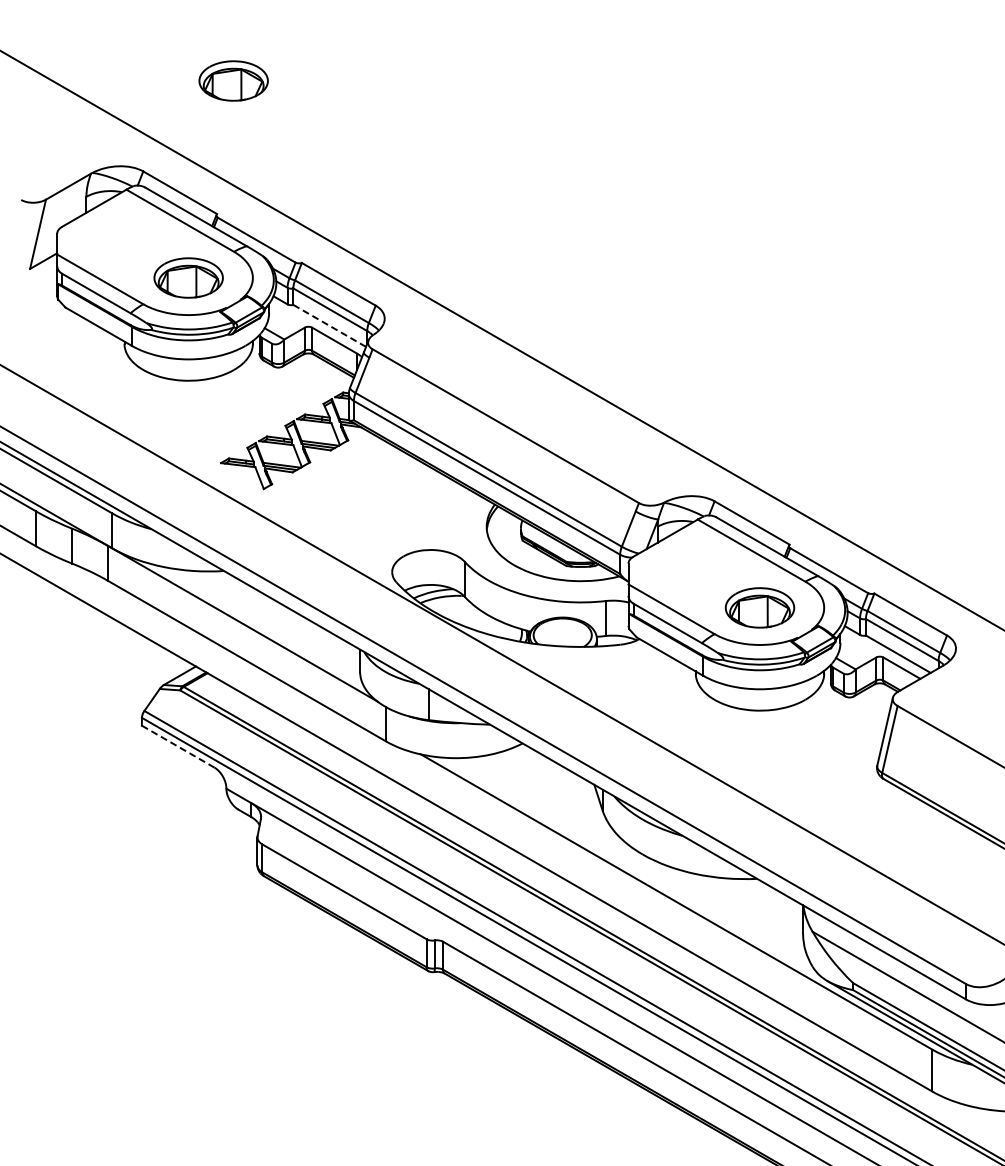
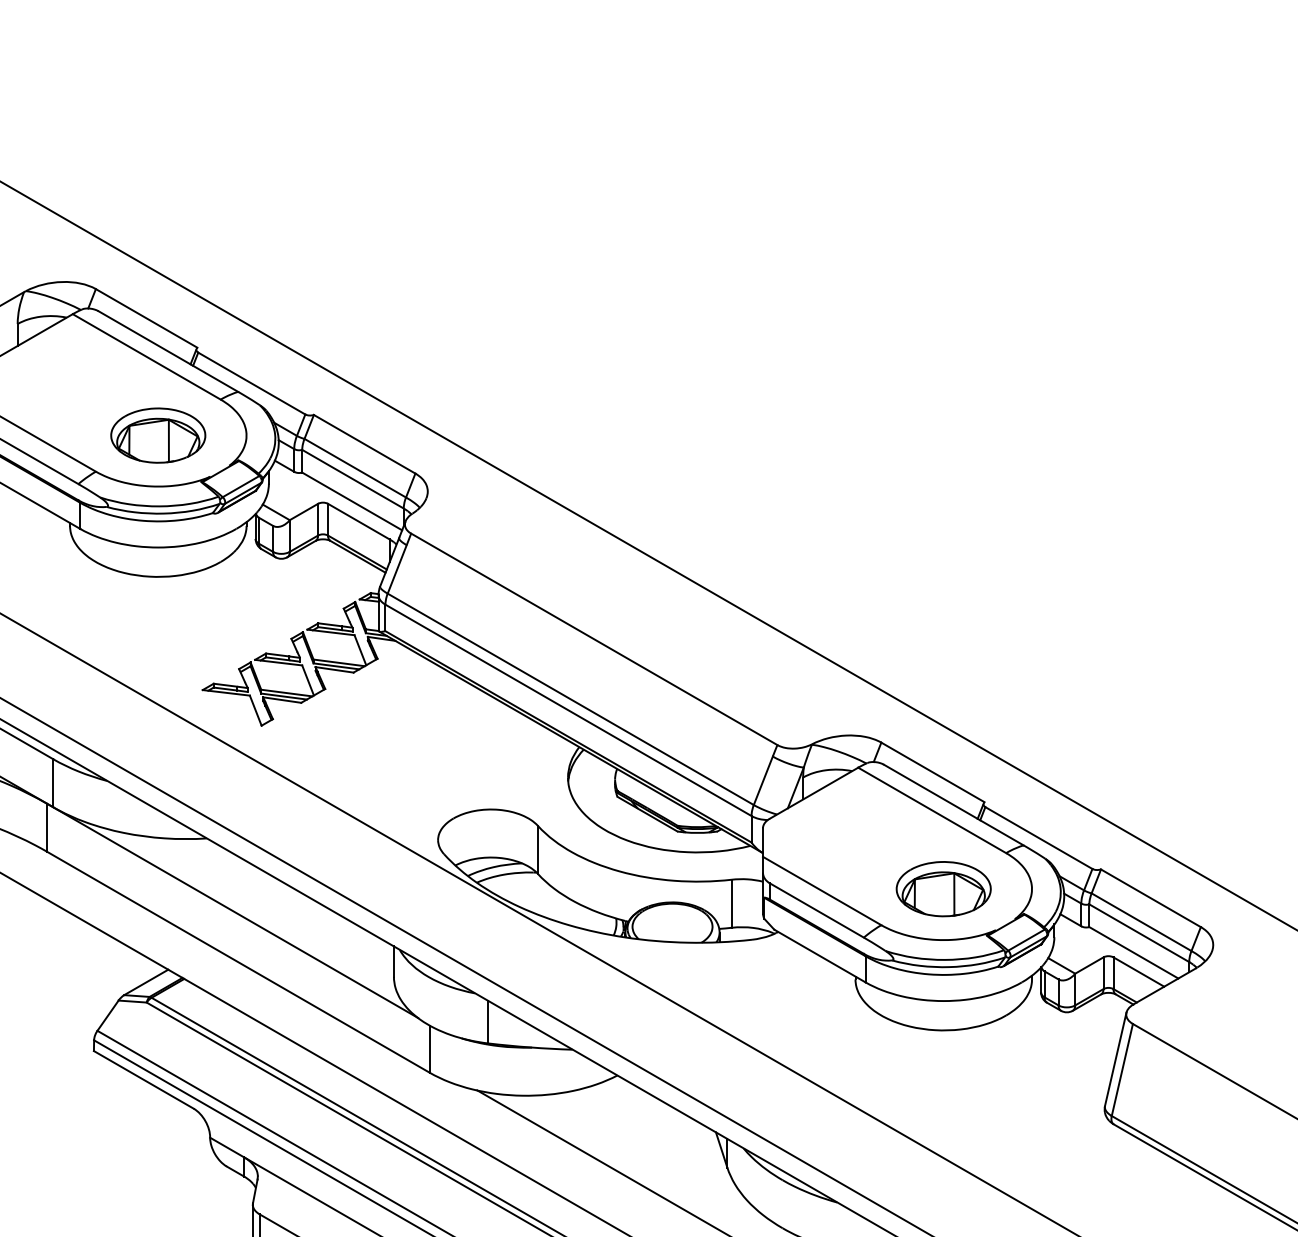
part: (233, 80) -> (219, 164), removed
line: (329, 325) -> (351, 500), dashed -> solid
line: (178, 746) -> (144, 1079), dashed -> solid

